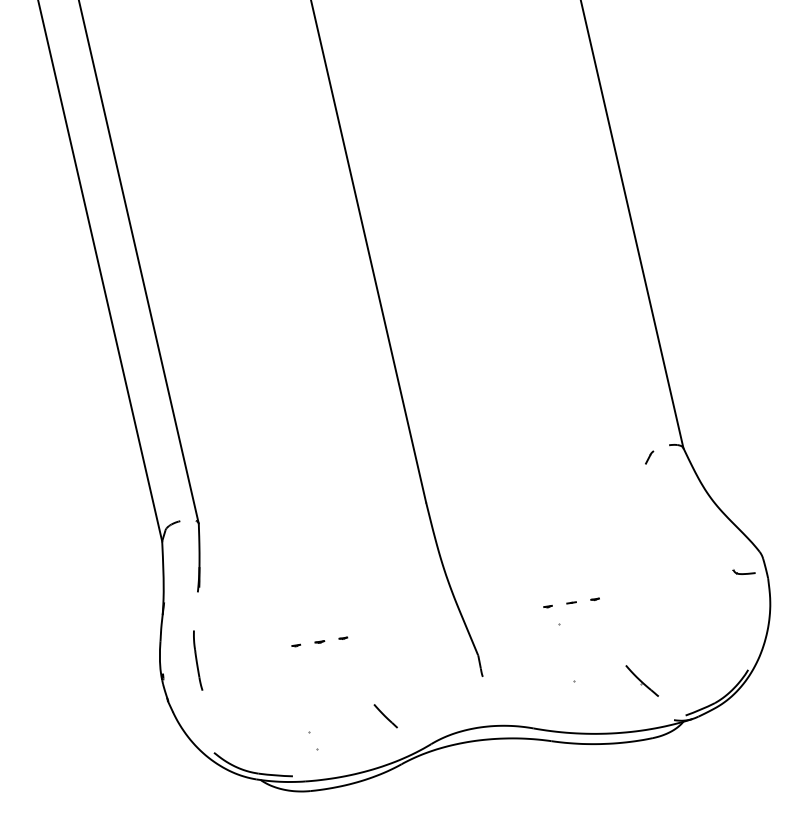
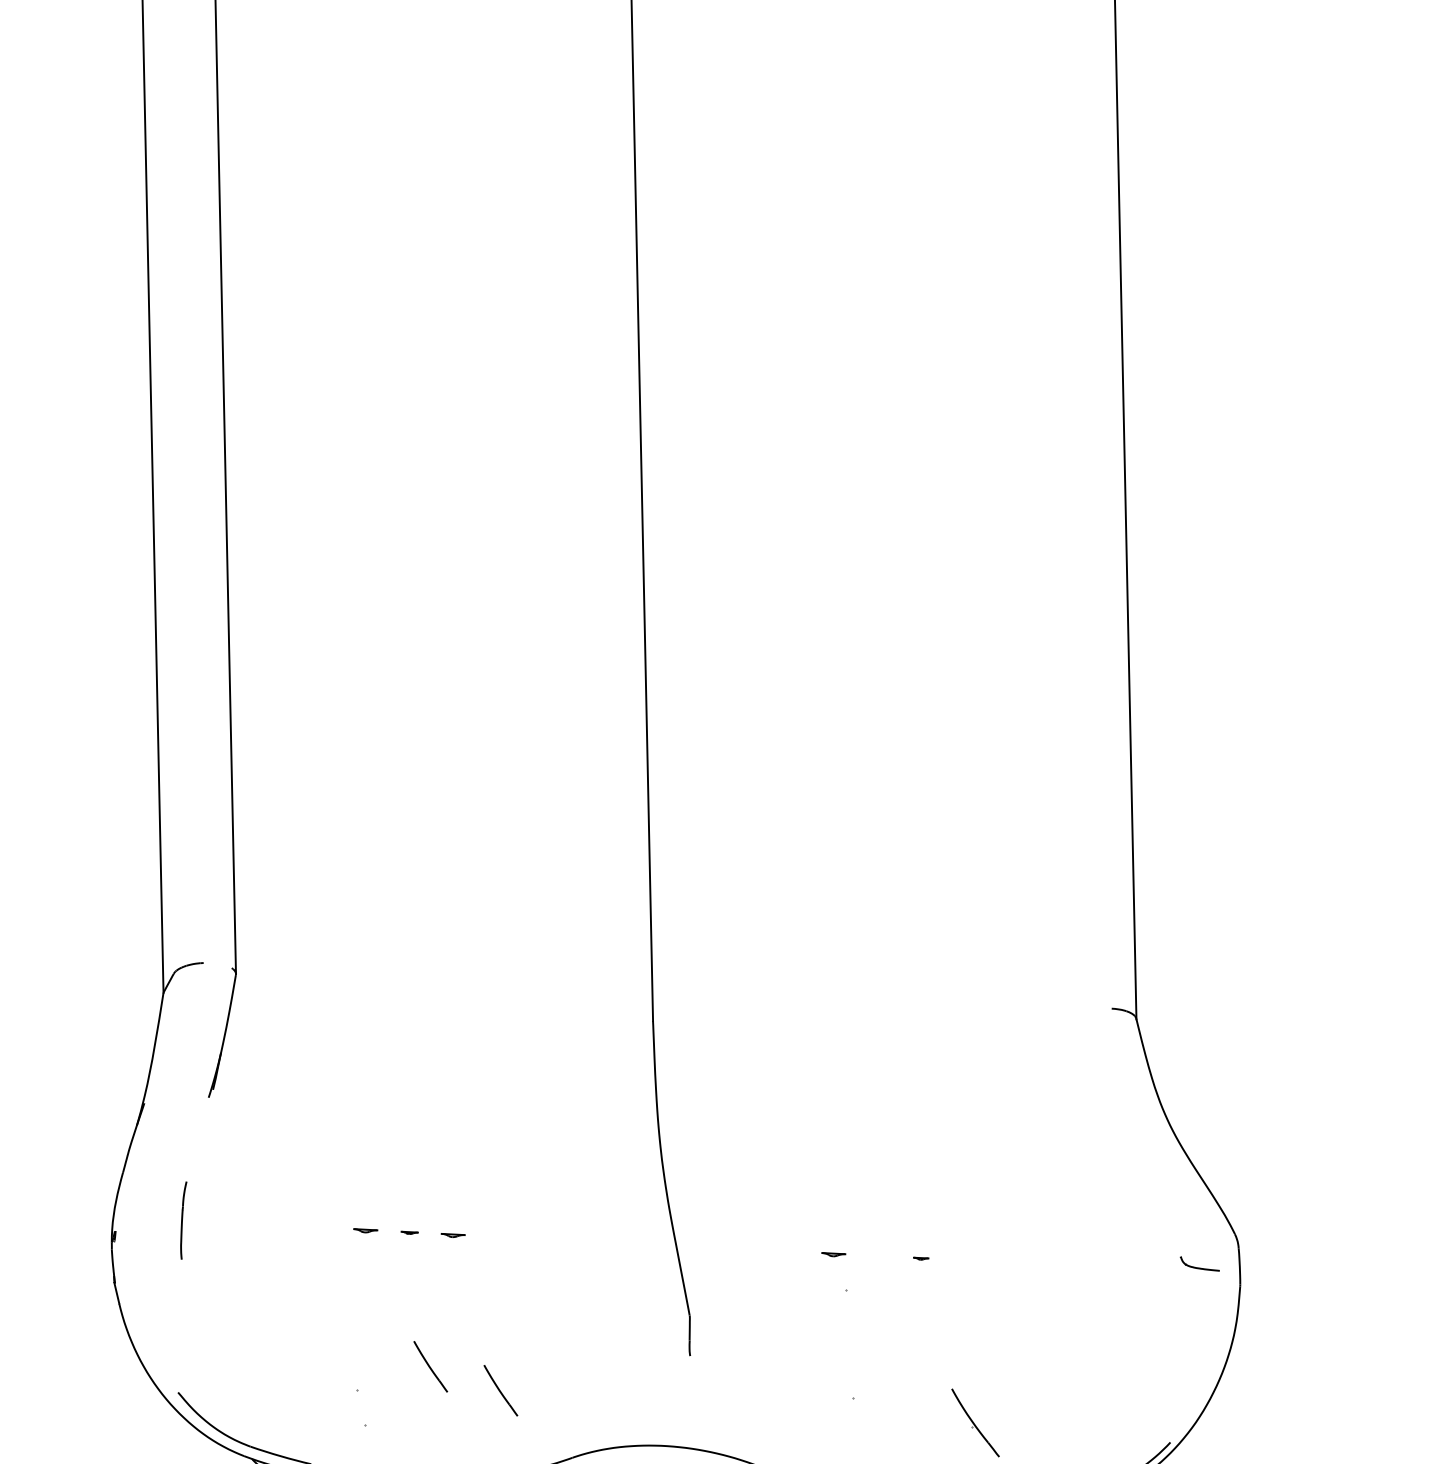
line: (649, 457) -> (1071, 1023), removed
part: (571, 602) -> (877, 1255), removed
part: (547, 606) -> (832, 1253), size x1.6
part: (343, 637) -> (454, 1233), size x1.6
part: (296, 645) -> (366, 1230), size x1.6
part: (198, 660) -> (184, 1220), size x0.7
line: (345, 711) -> (430, 1367), added

